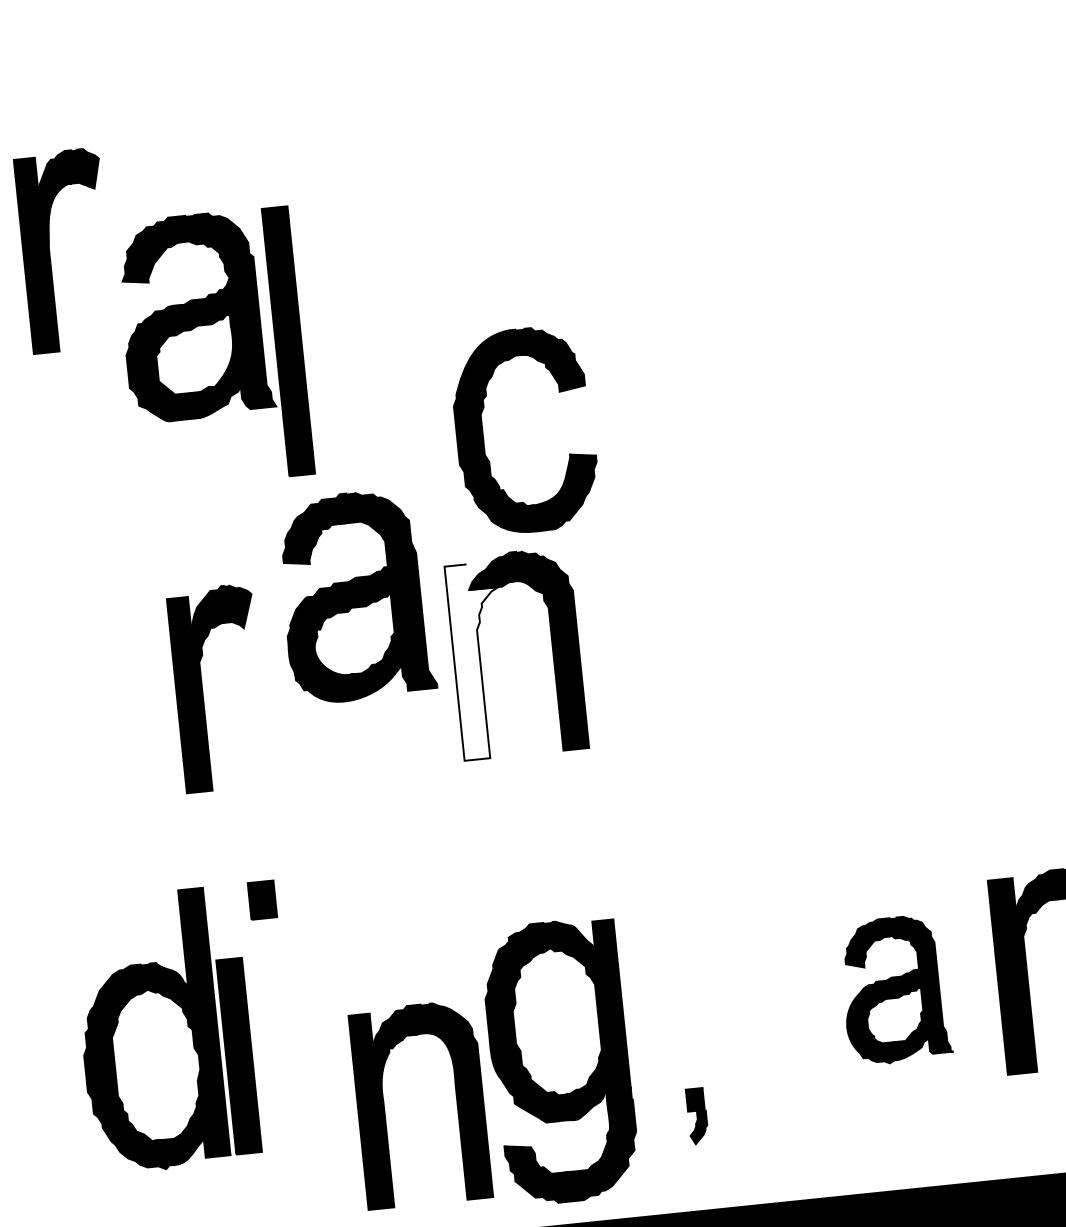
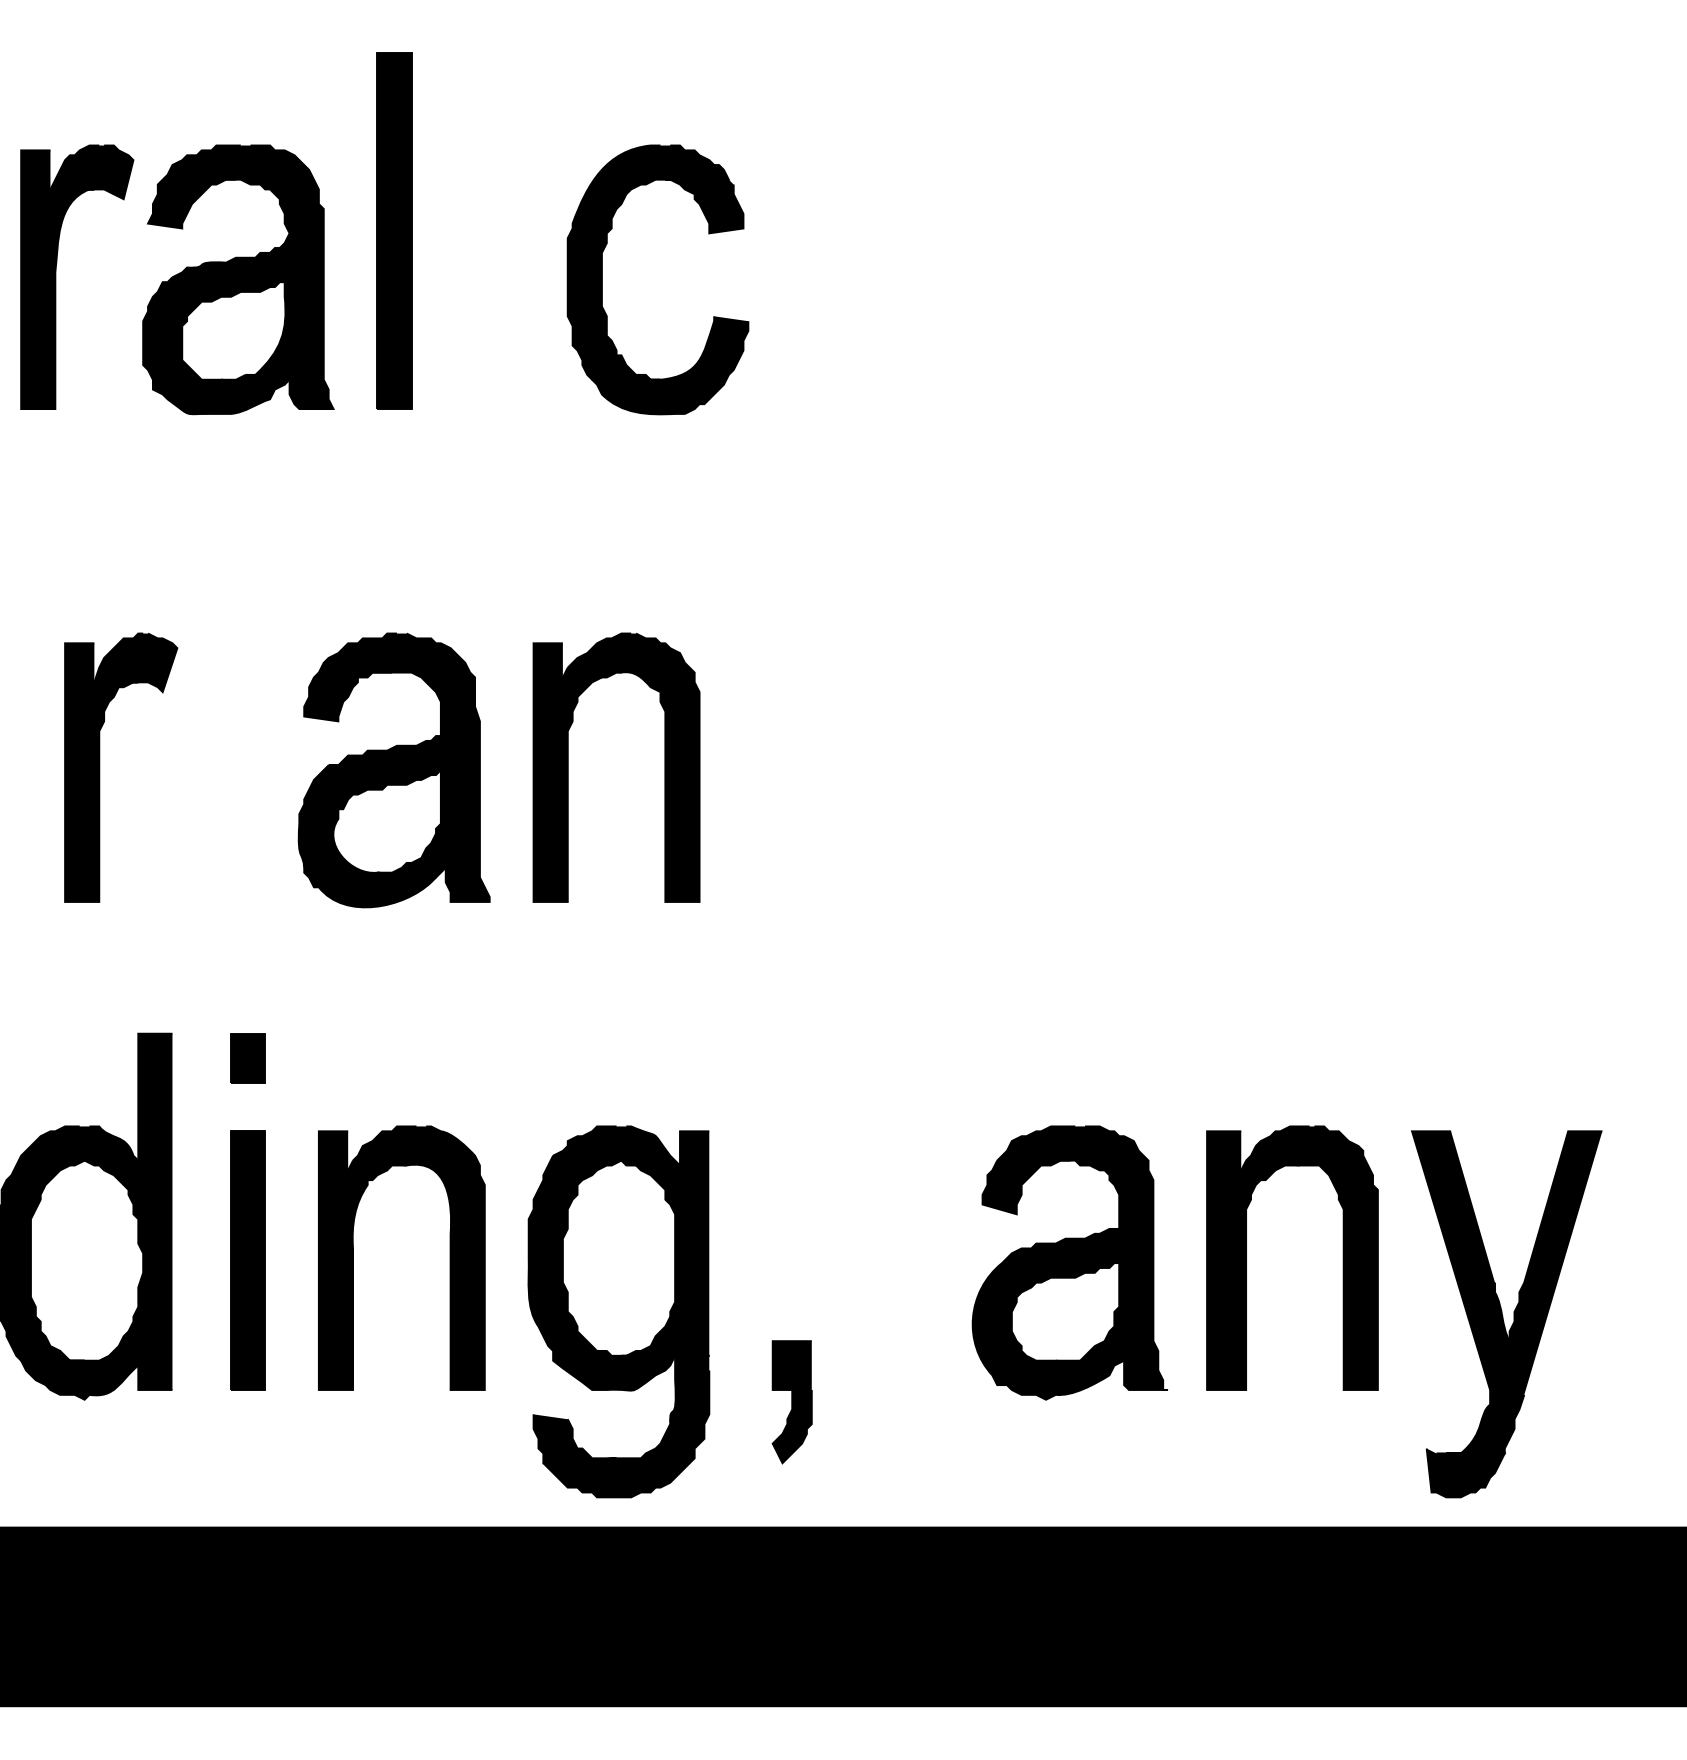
part: (50, 251) -> (56, 276), moved
part: (288, 341) -> (394, 230), moved
part: (483, 434) -> (602, 279), moved
part: (355, 596) -> (393, 770), moved
fill: (480, 661) -> (567, 772), added
part: (203, 689) -> (100, 767), moved
part: (894, 989) -> (1069, 1262), size x1.43
part: (238, 1056) -> (247, 1260), moved
part: (384, 1107) -> (353, 1257), moved
part: (696, 1116) -> (791, 1402), size x1.67

